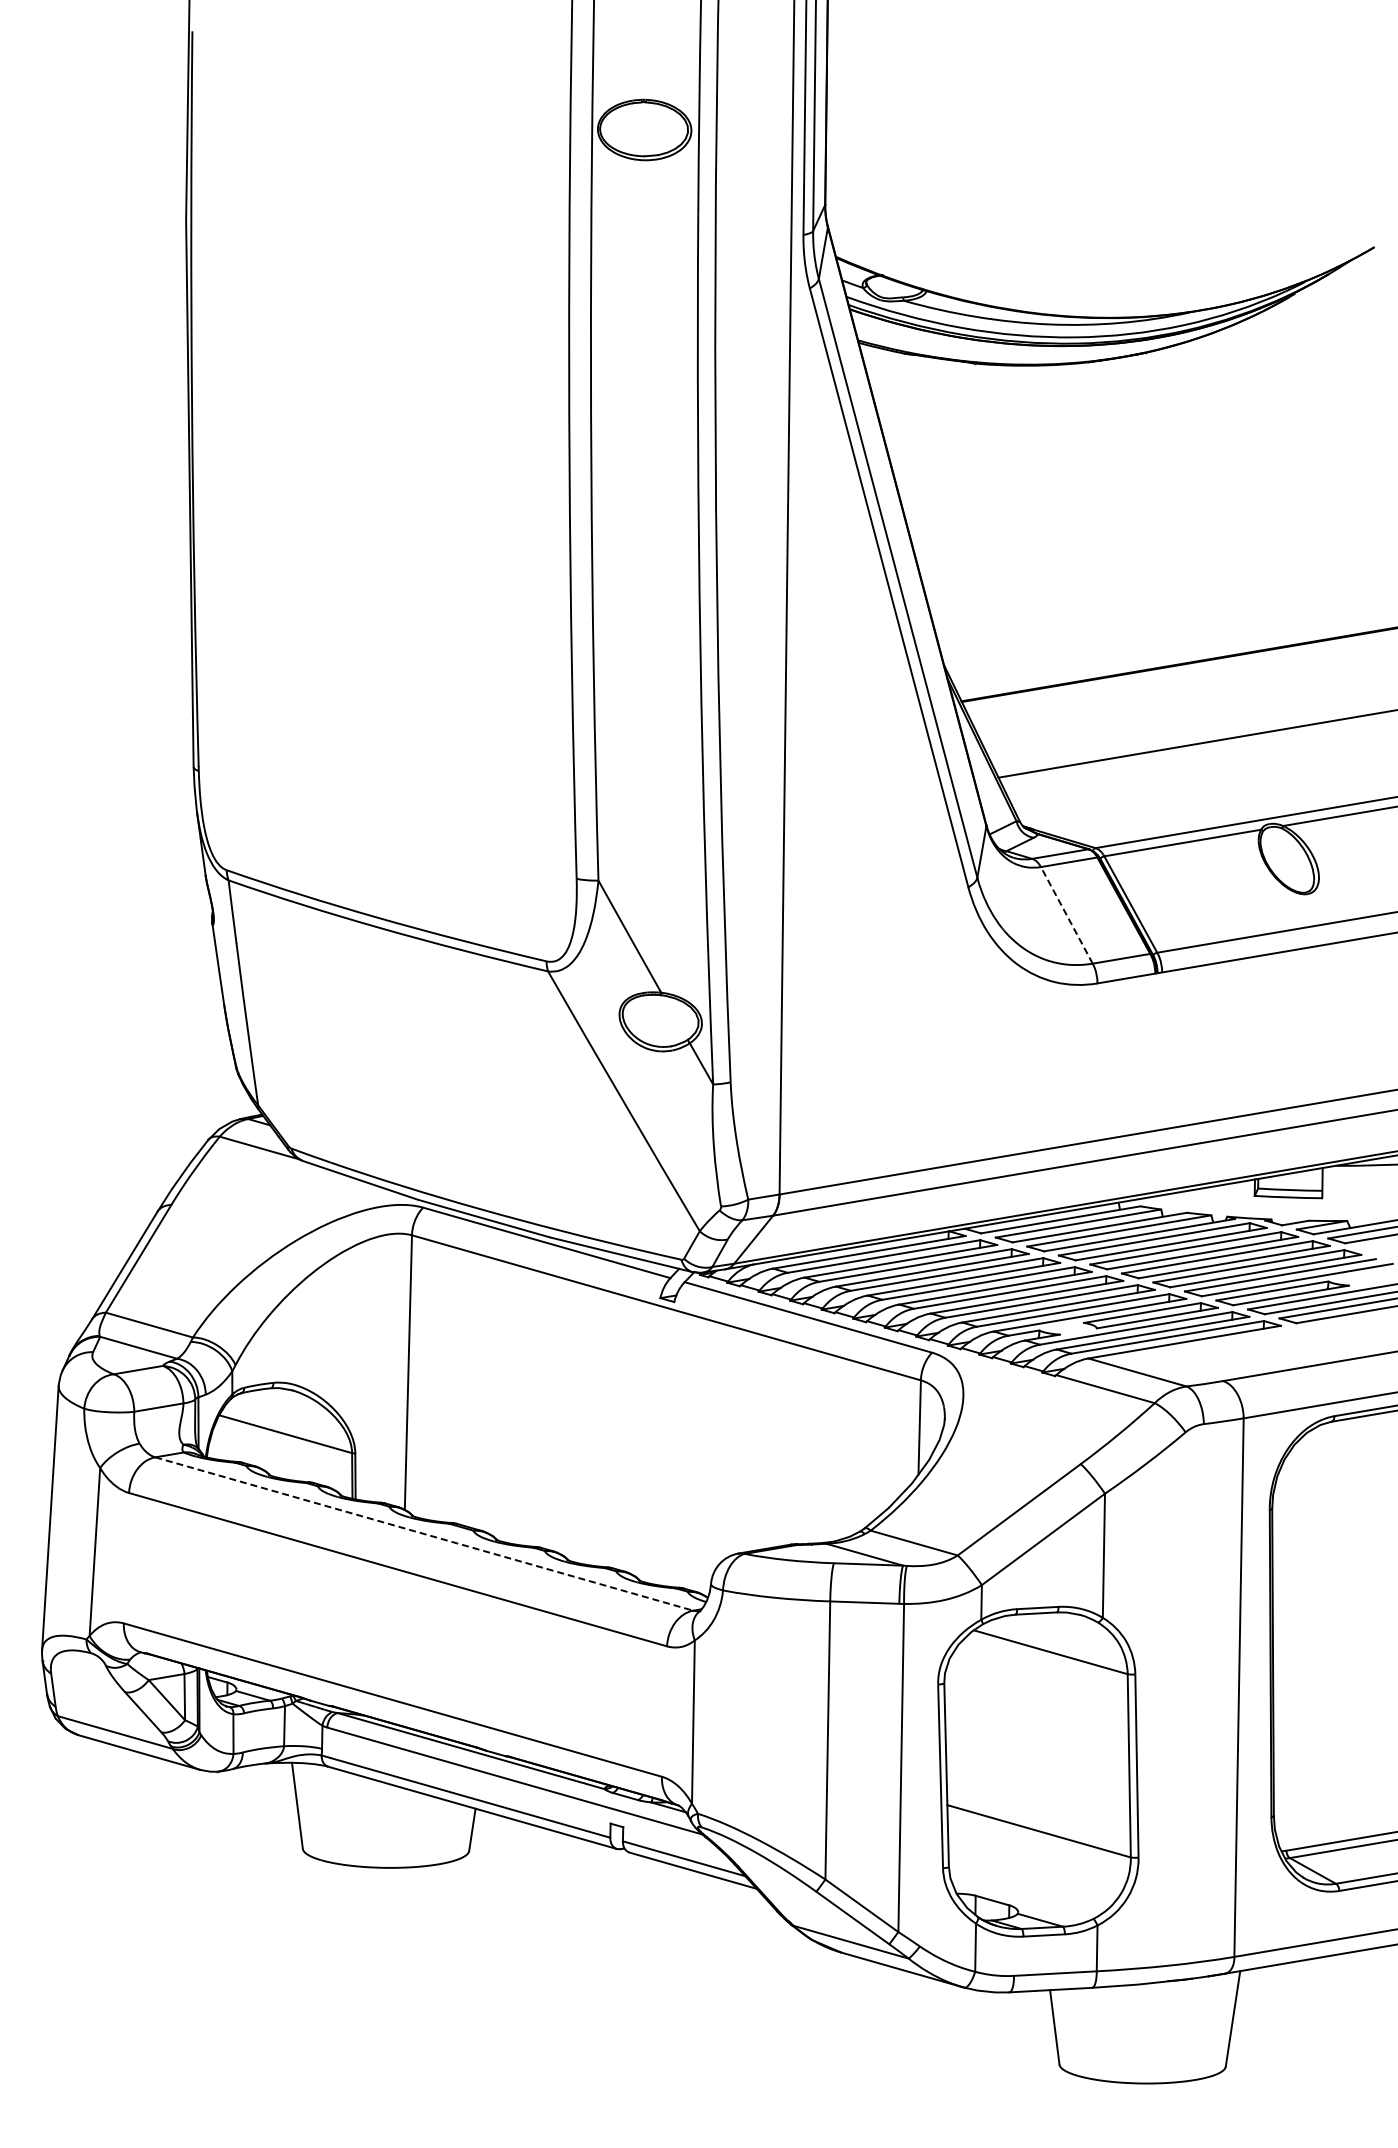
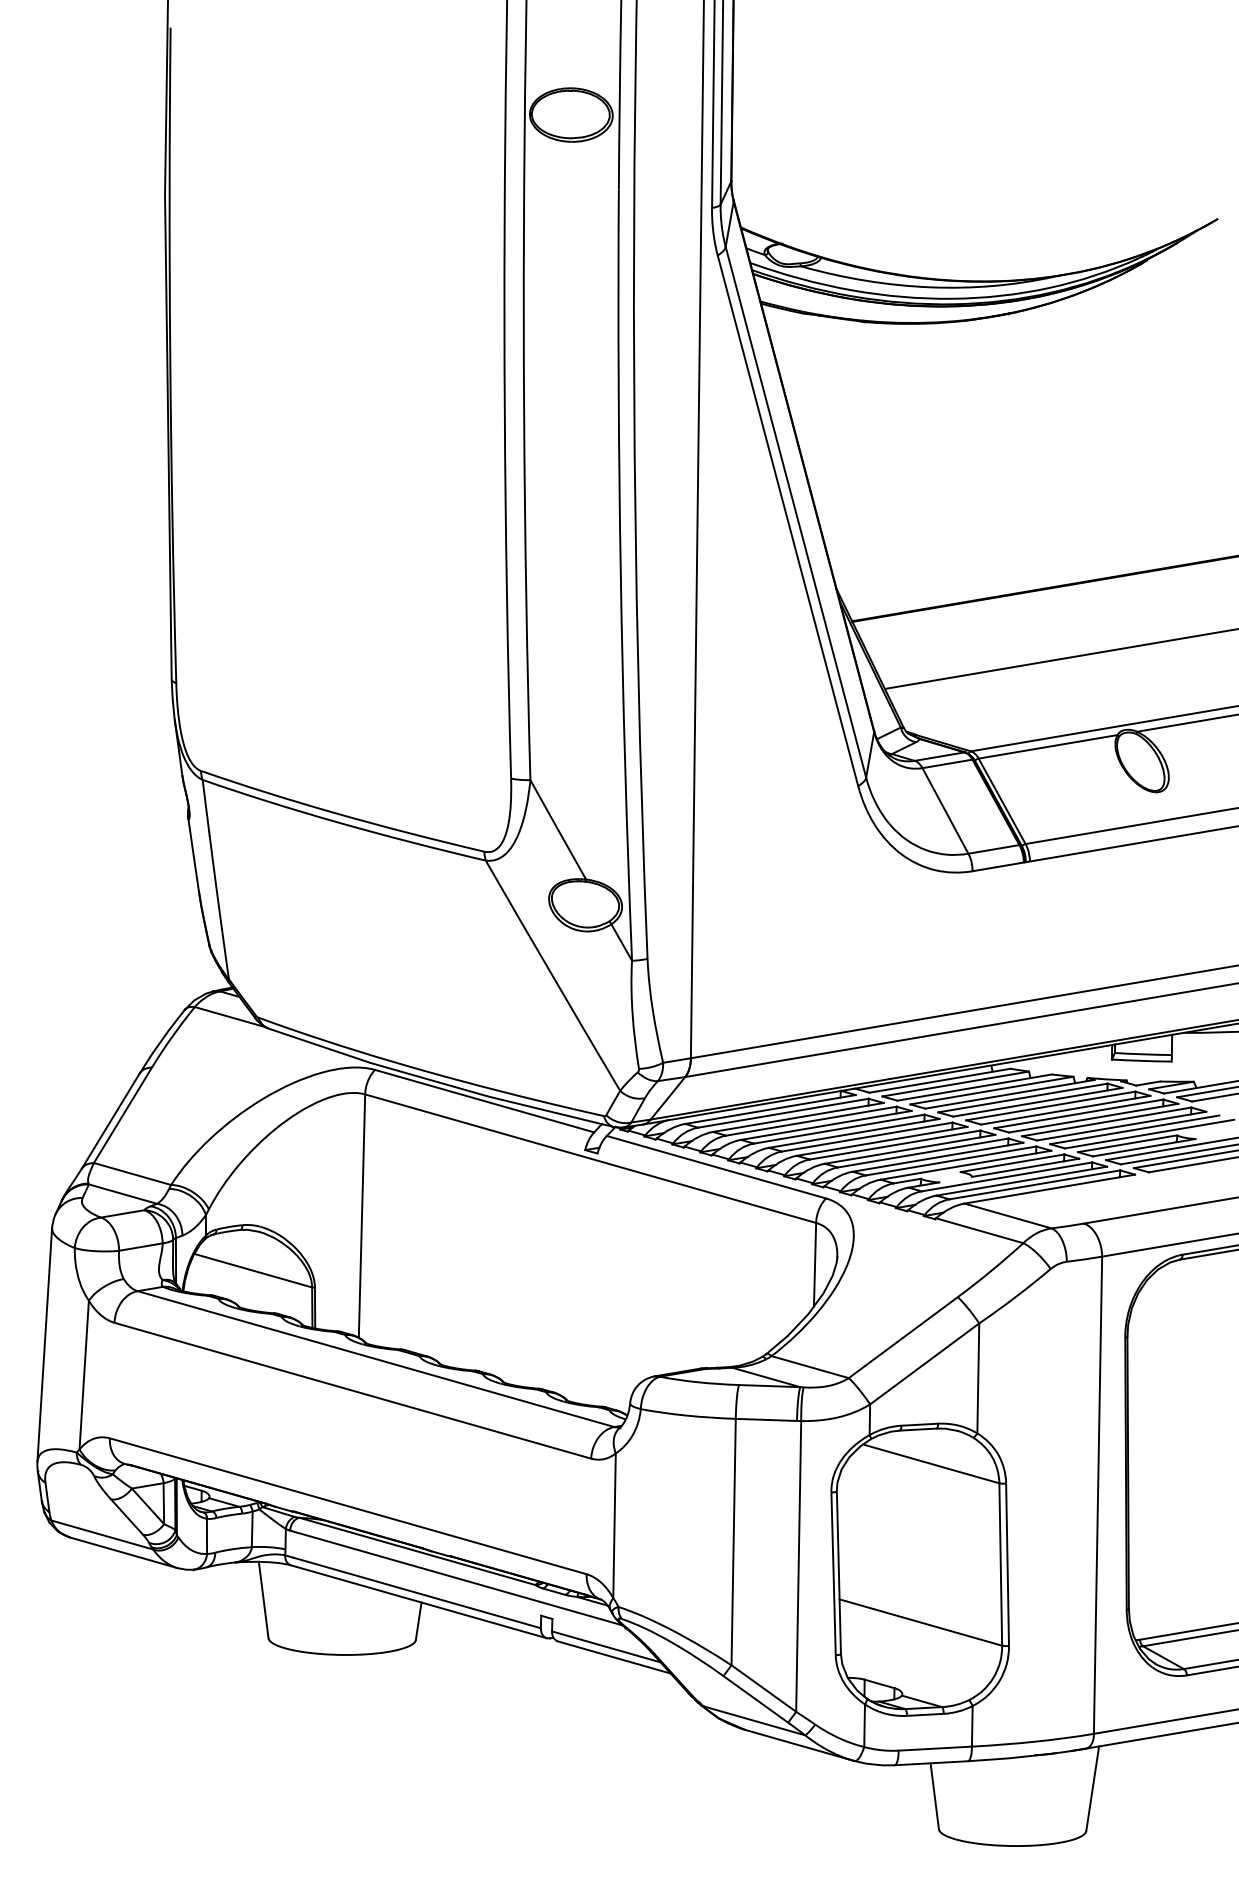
line: (1066, 915) -> (945, 811), dashed -> solid
line: (424, 1534) -> (376, 1359), dashed -> solid

